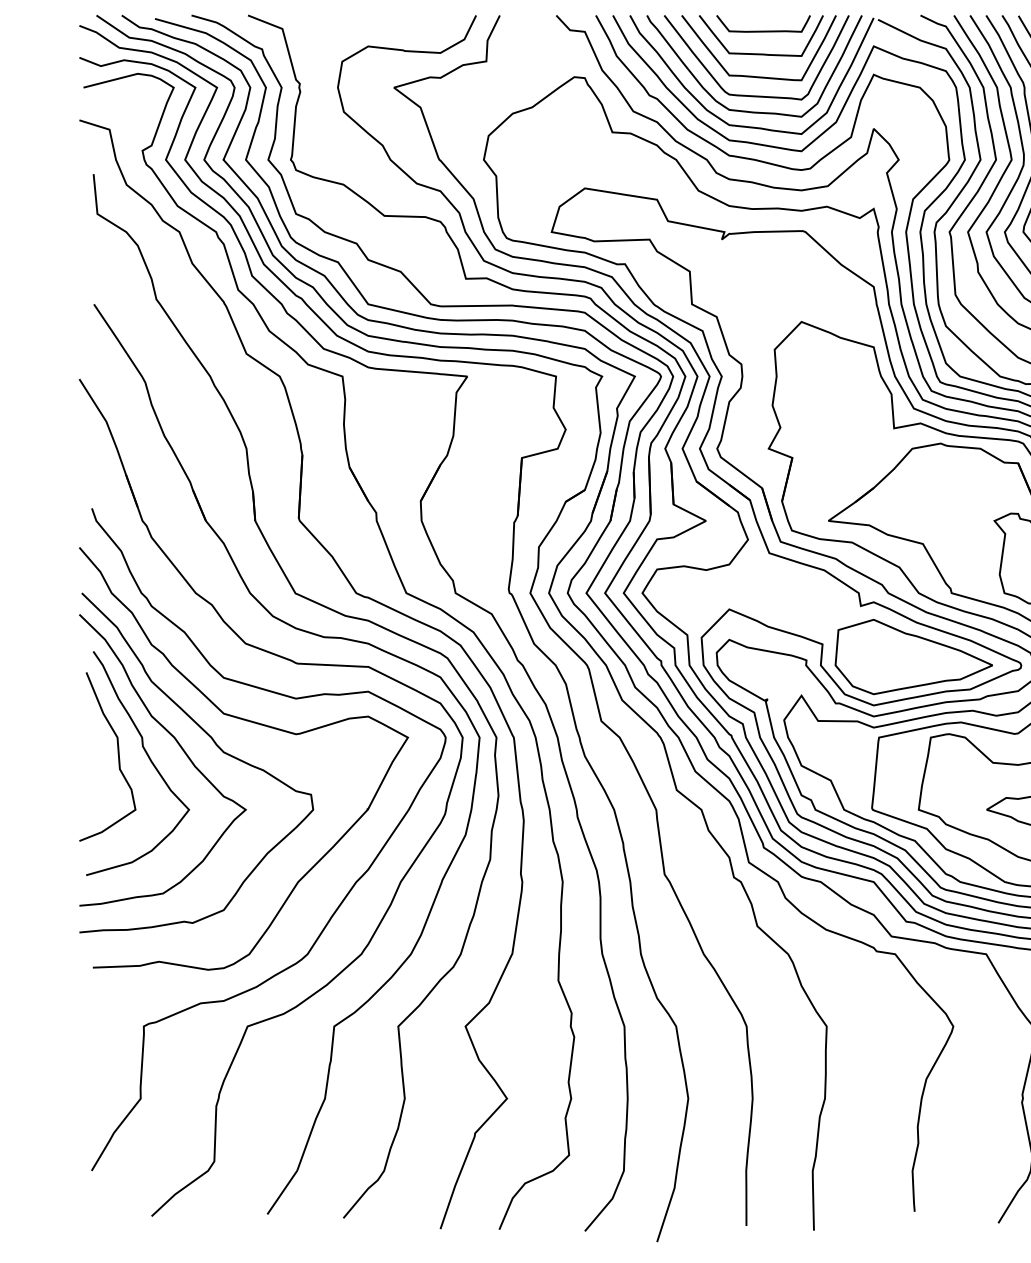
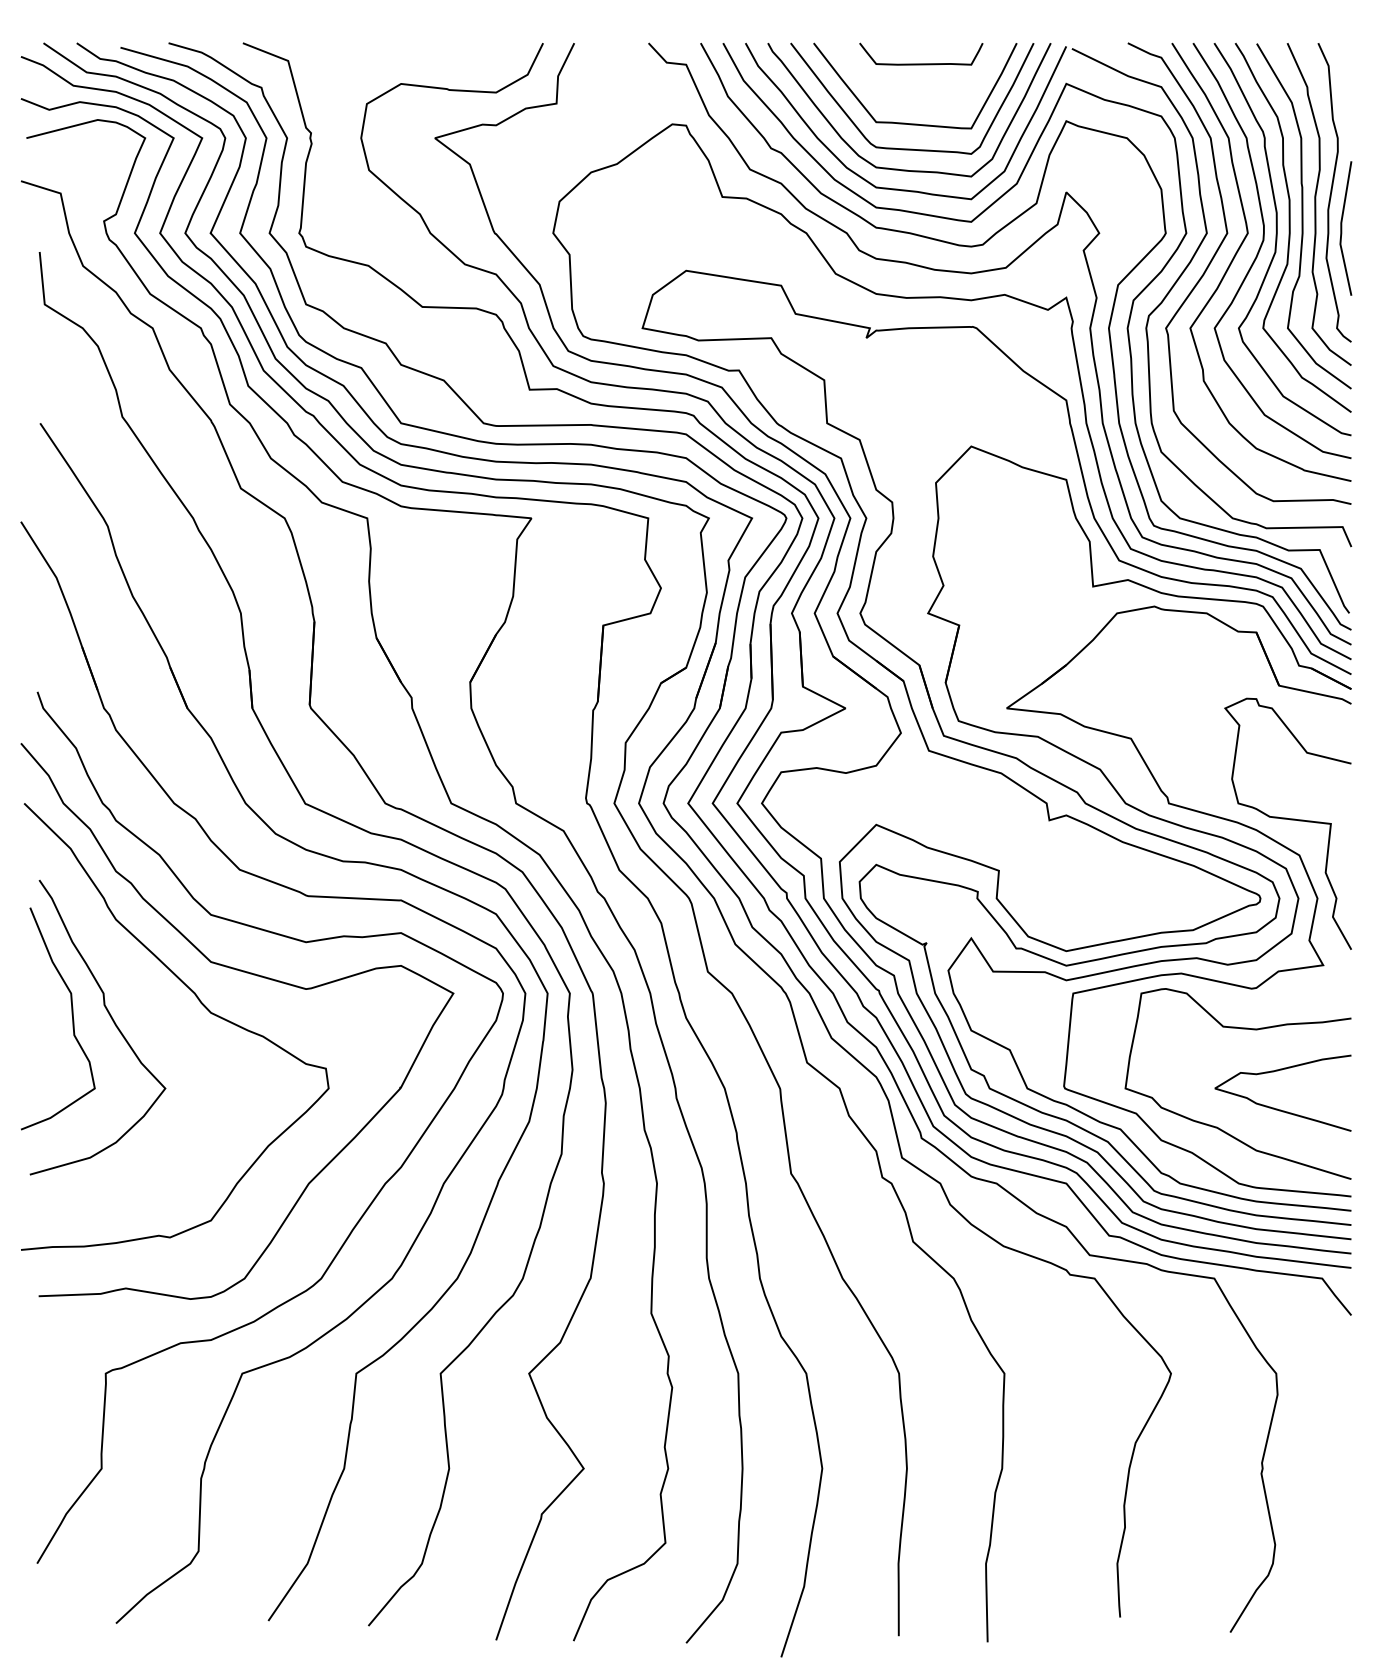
curve: (761, 53) -> (918, 93), removed
part: (914, 657) -> (1119, 887), removed
curve: (180, 748) -> (154, 1007), removed

